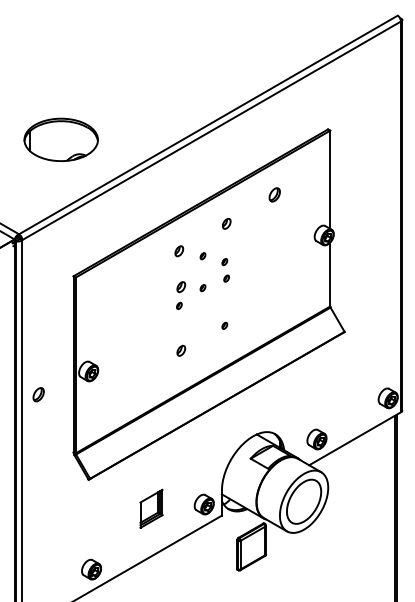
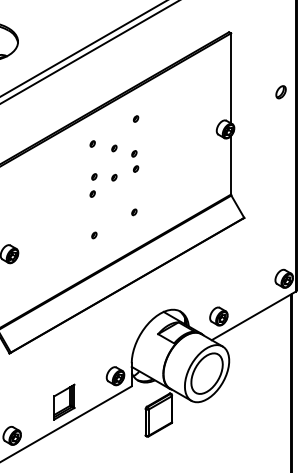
part: (274, 194) -> (280, 91), moved
part: (226, 224) -> (135, 119), size x0.62
part: (179, 251) -> (92, 144), size x0.62
part: (180, 287) -> (93, 177), size x0.62
part: (180, 351) -> (93, 235), size x0.62
part: (151, 508) -> (64, 401), moved

